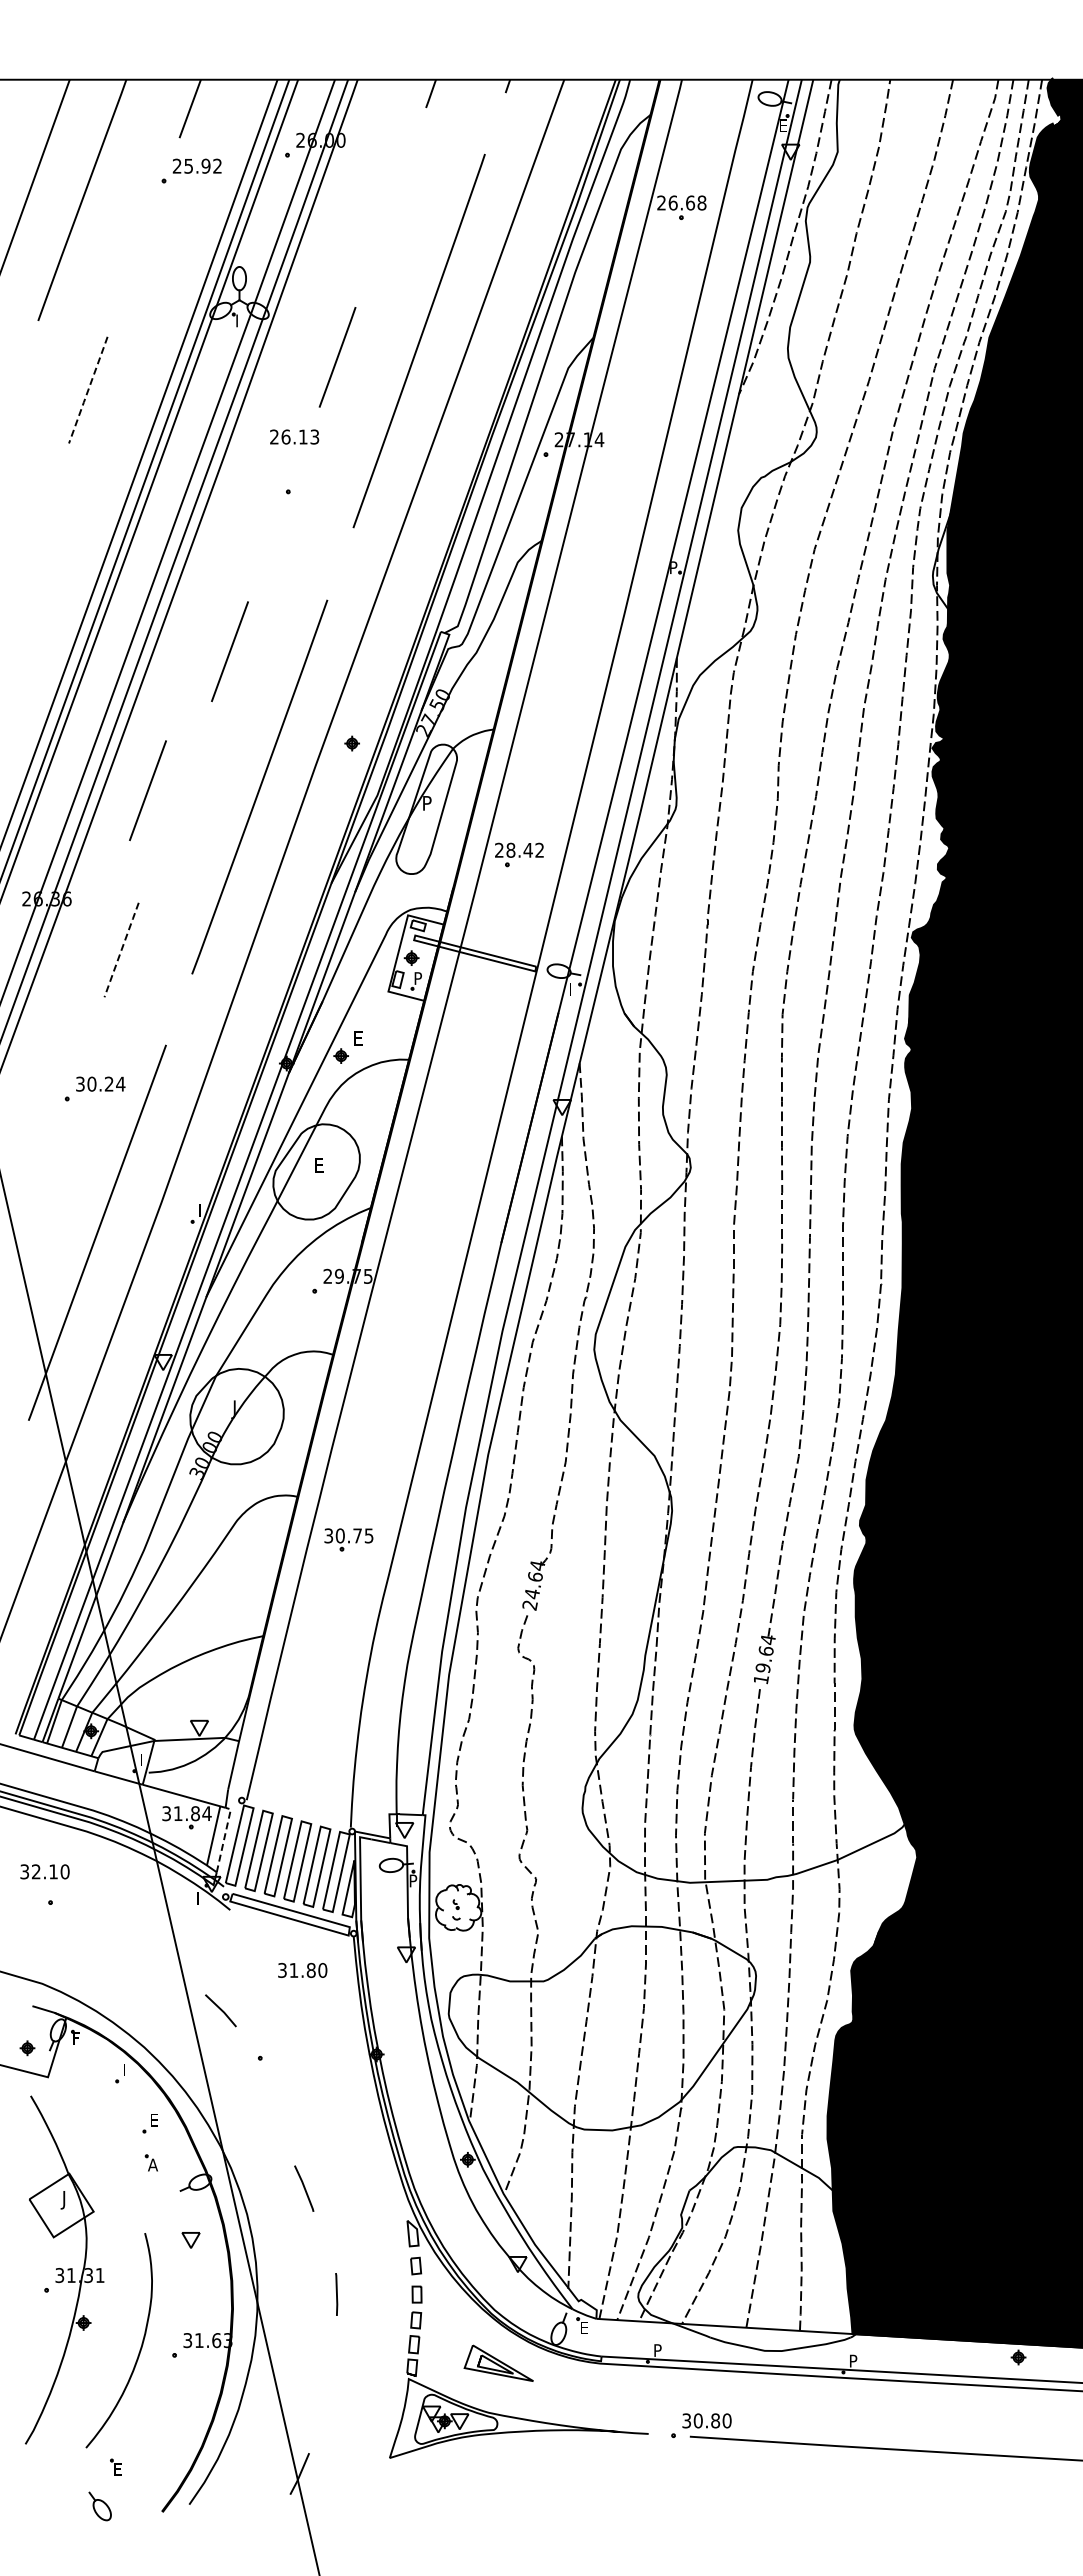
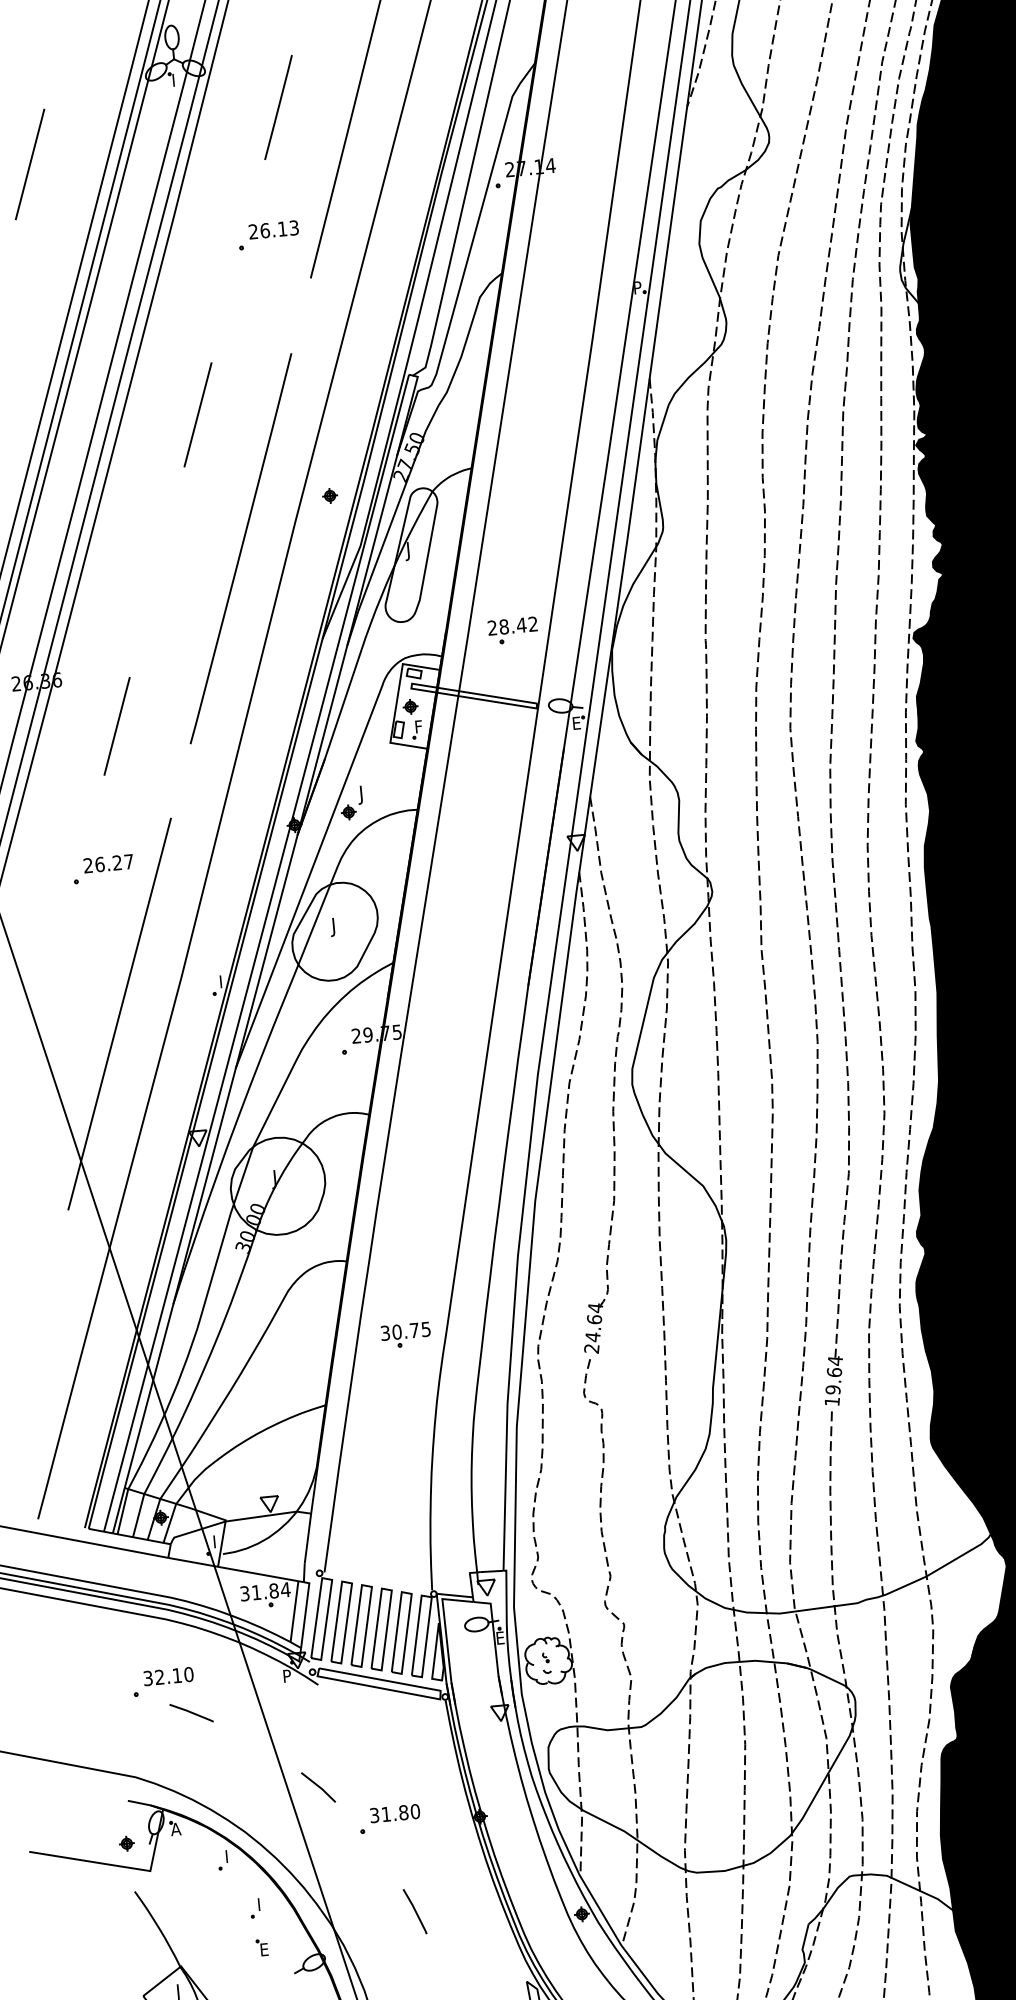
line: (88, 390) -> (30, 164), dashed -> solid
text: (294, 436) -> (273, 229), moved
line: (147, 790) -> (127, 562), removed
text: (425, 805) -> (410, 551), P -> J
part: (519, 854) -> (513, 630), moved
line: (121, 949) -> (116, 725), dashed -> solid
text: (417, 978) -> (418, 726), P -> F
text: (573, 989) -> (576, 723), I -> E
text: (356, 1040) -> (362, 795), E -> J
text: (100, 1083) -> (108, 863), 30.24 -> 26.27
text: (317, 1167) -> (335, 927), E -> J
part: (348, 1539) -> (405, 1334), moved
line: (224, 1837) -> (305, 1612), dashed -> solid
text: (44, 1871) -> (168, 1676), moved
text: (413, 1880) -> (500, 1637), P -> E
text: (200, 1898) -> (287, 1676), I -> P
line: (103, 1926) -> (191, 1713), added
text: (302, 1970) -> (394, 1813), moved
text: (77, 2038) -> (176, 1829), F -> A
text: (154, 2120) -> (261, 1904), E -> I
text: (152, 2164) -> (264, 1949), A -> E
line: (304, 2188) -> (415, 1911), moved

